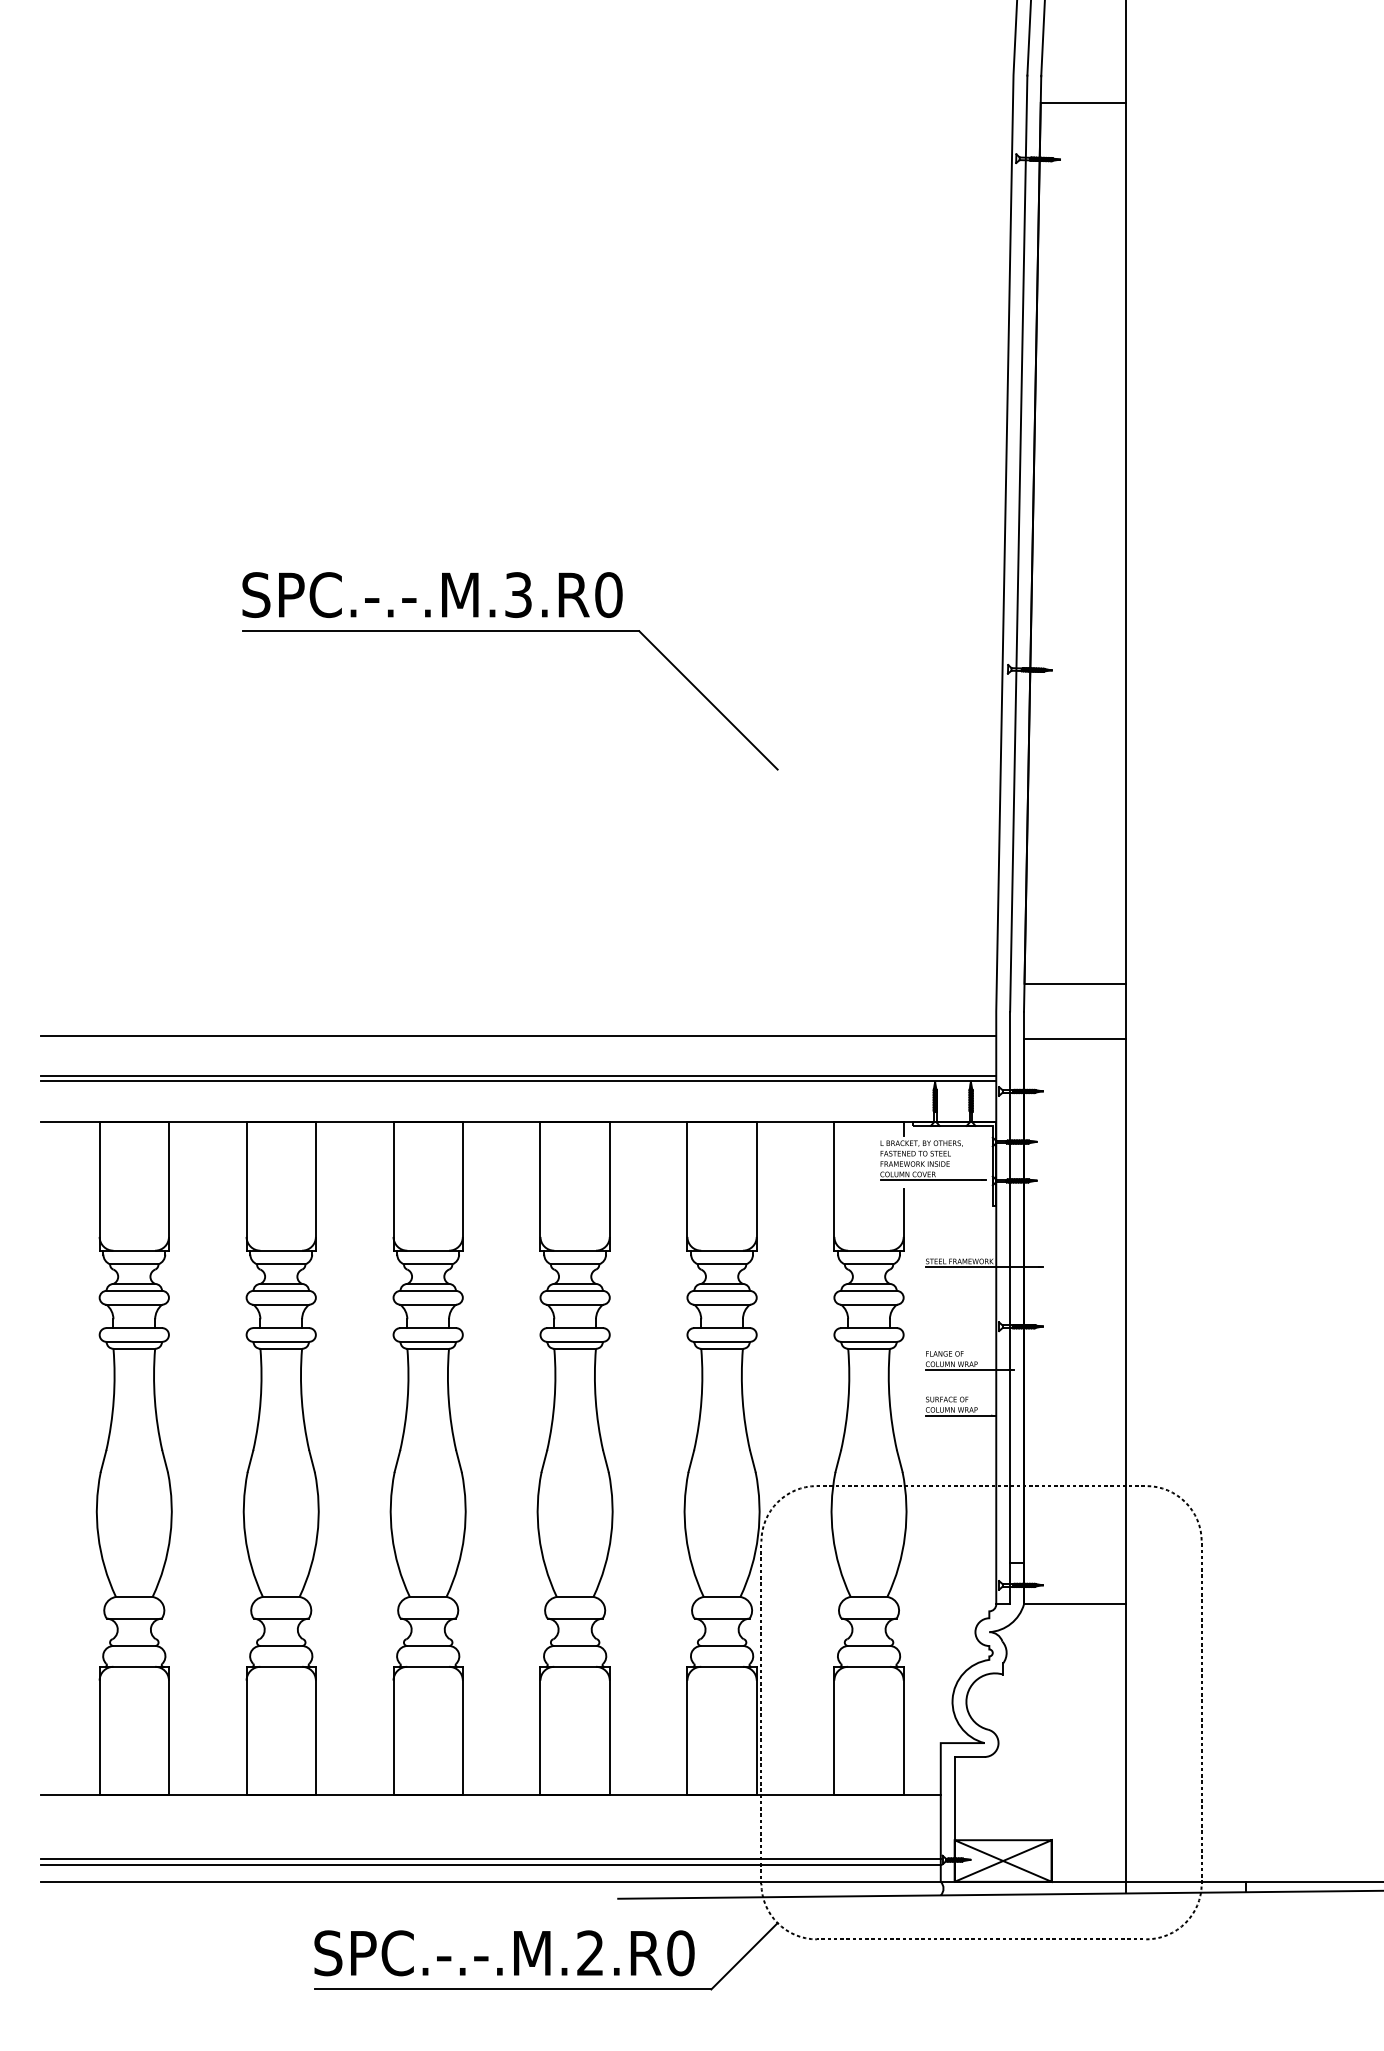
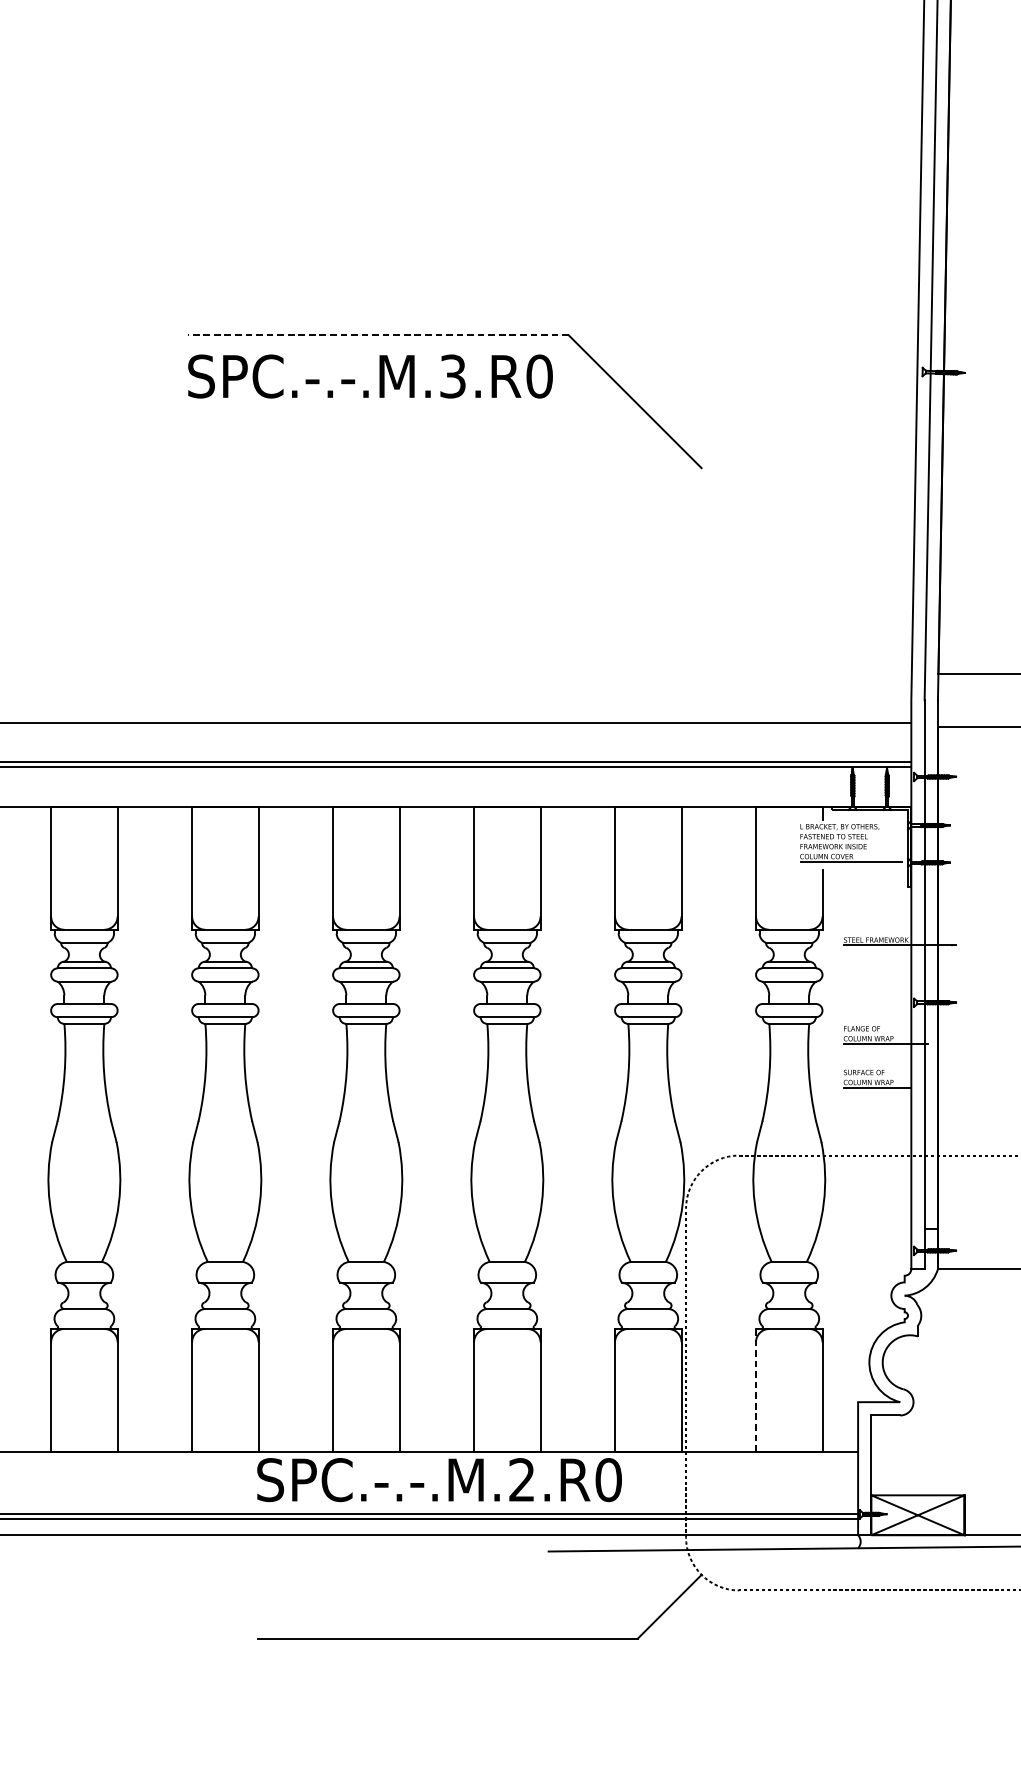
text: (432, 594) -> (370, 375), moved
line: (440, 631) -> (378, 335), solid -> dashed
line: (834, 1731) -> (756, 1391), solid -> dashed
text: (504, 1953) -> (439, 1480), moved

